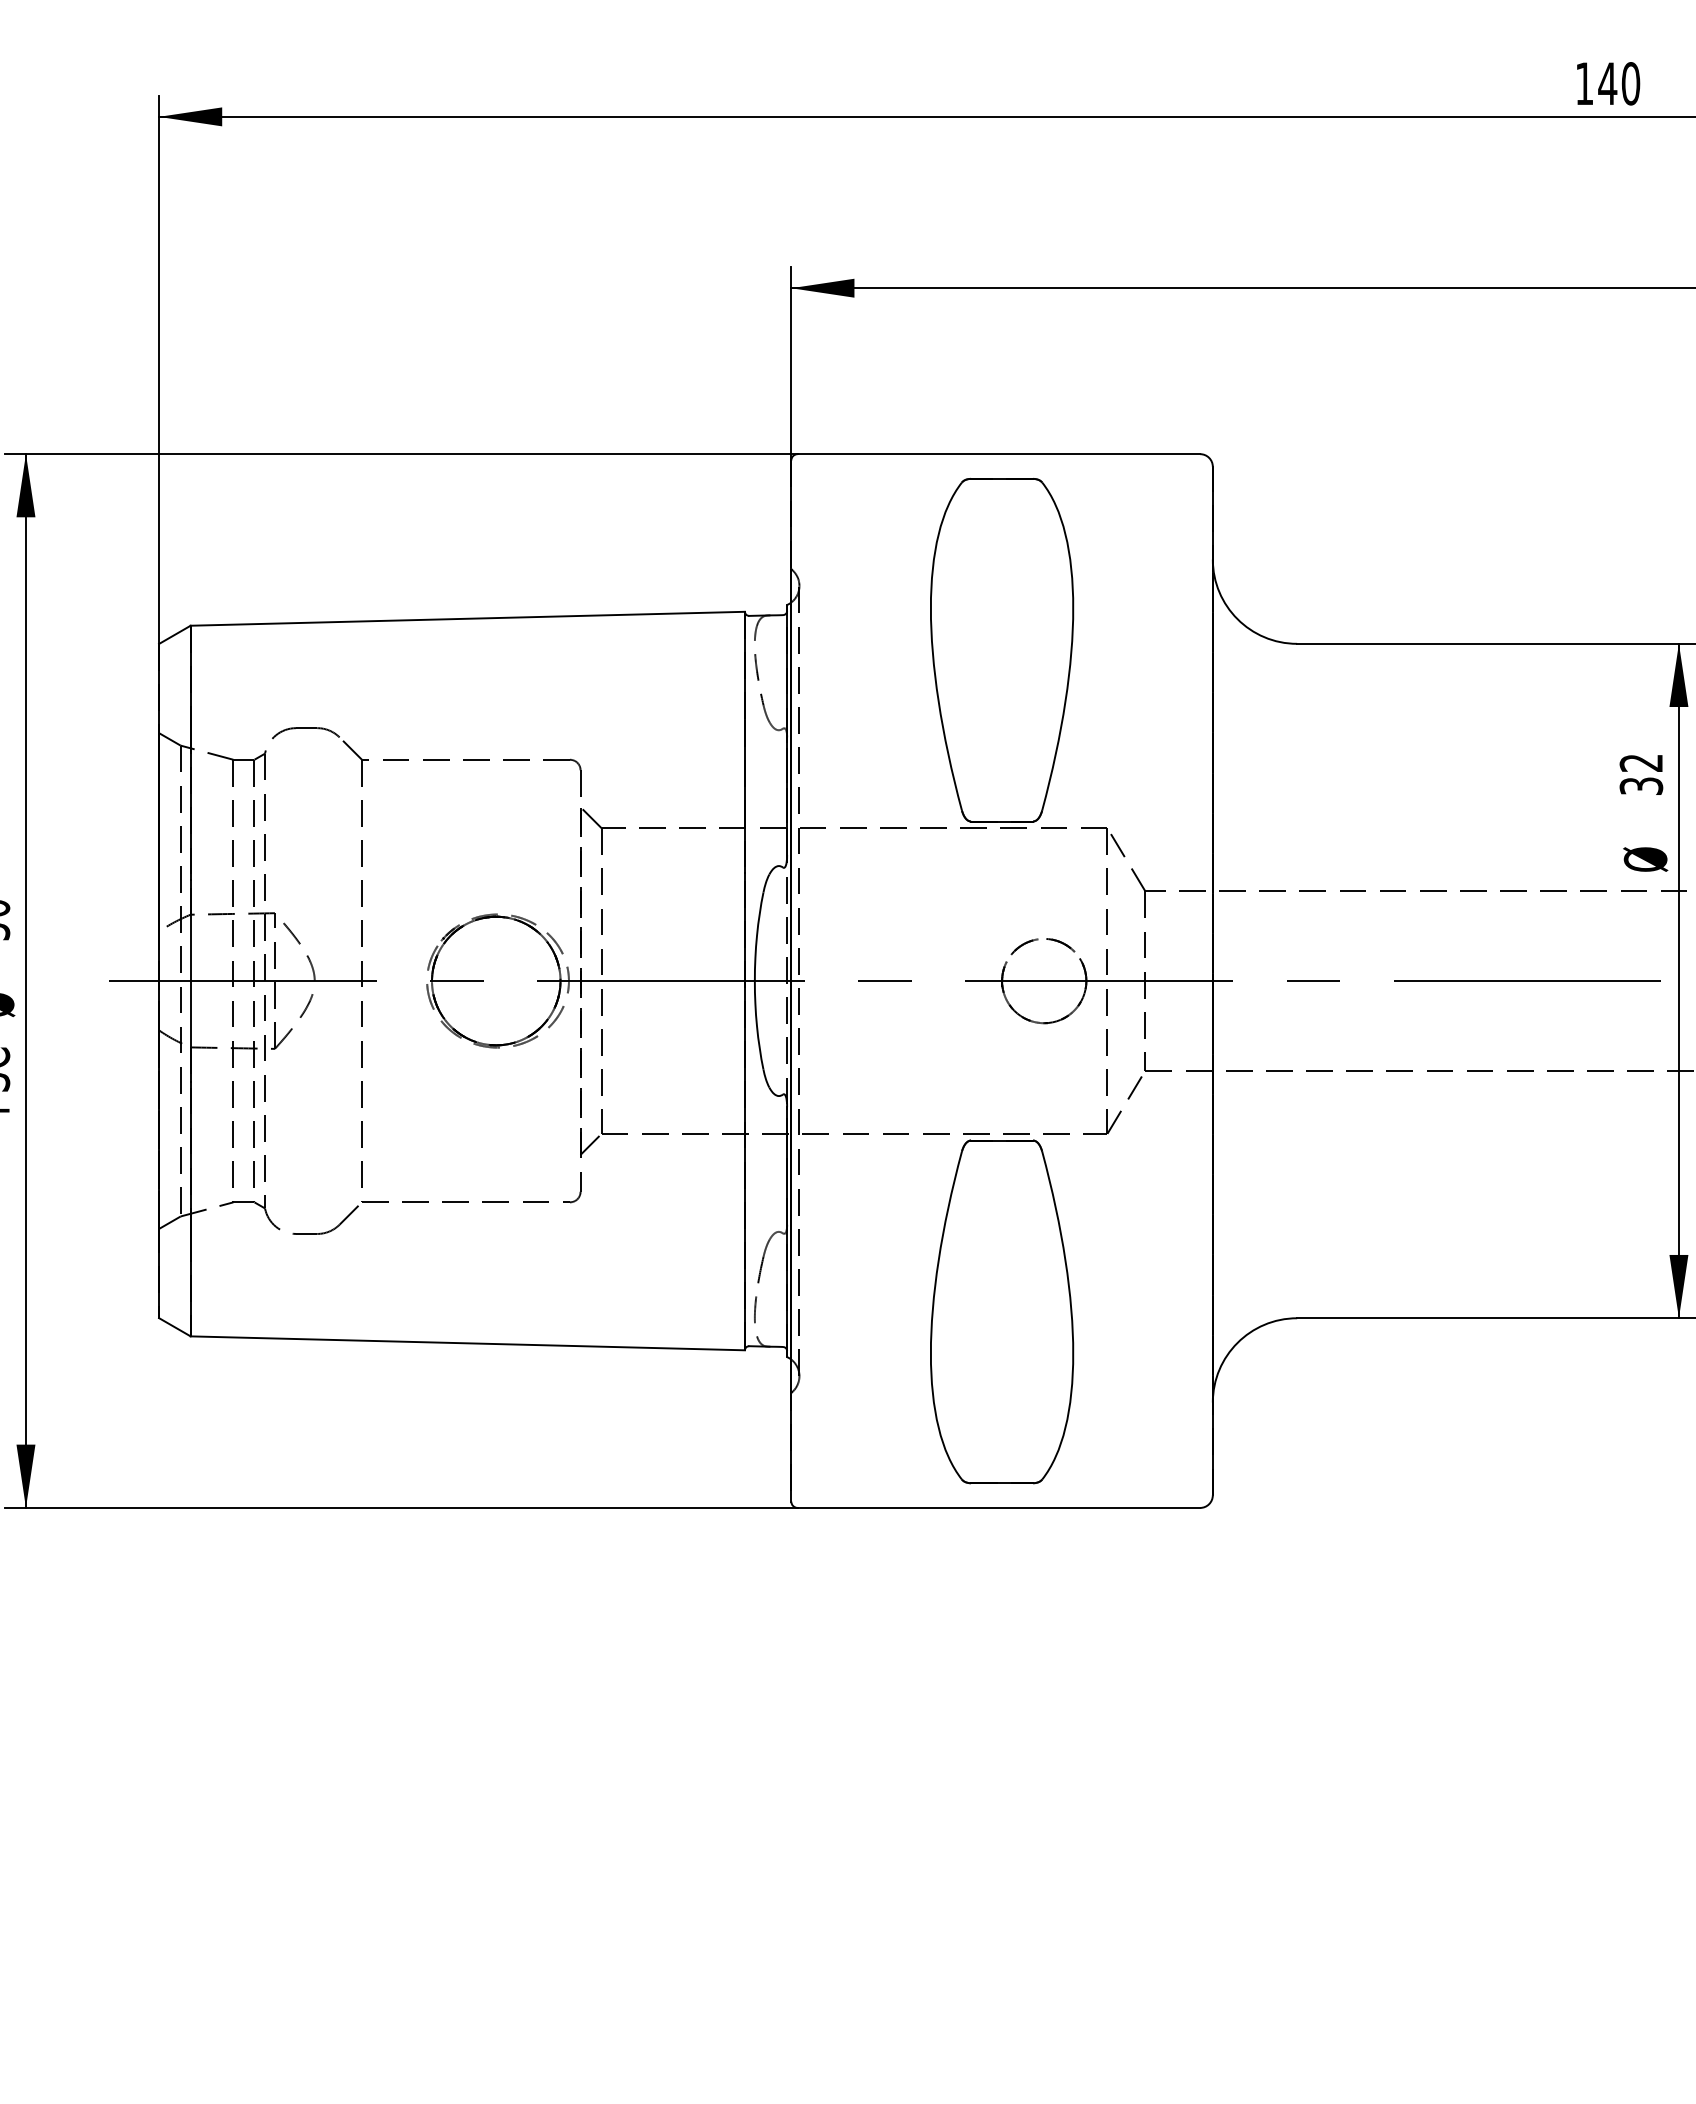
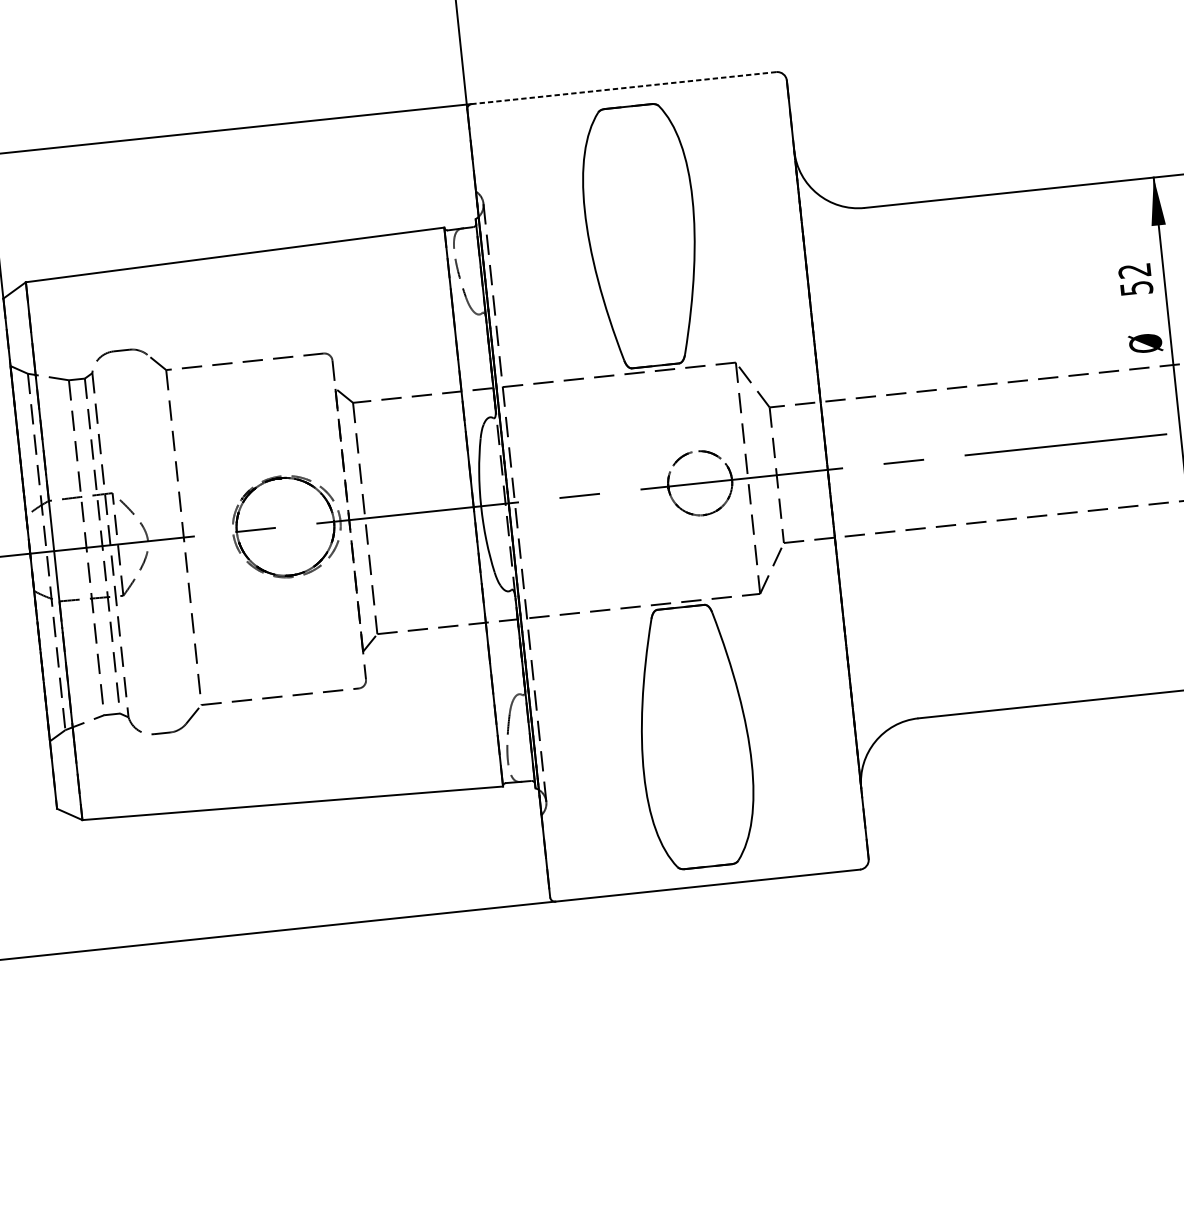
line: (998, 454) -> (623, 88), solid -> dashed
text: (1640, 785) -> (1135, 287), 32 -> 52

